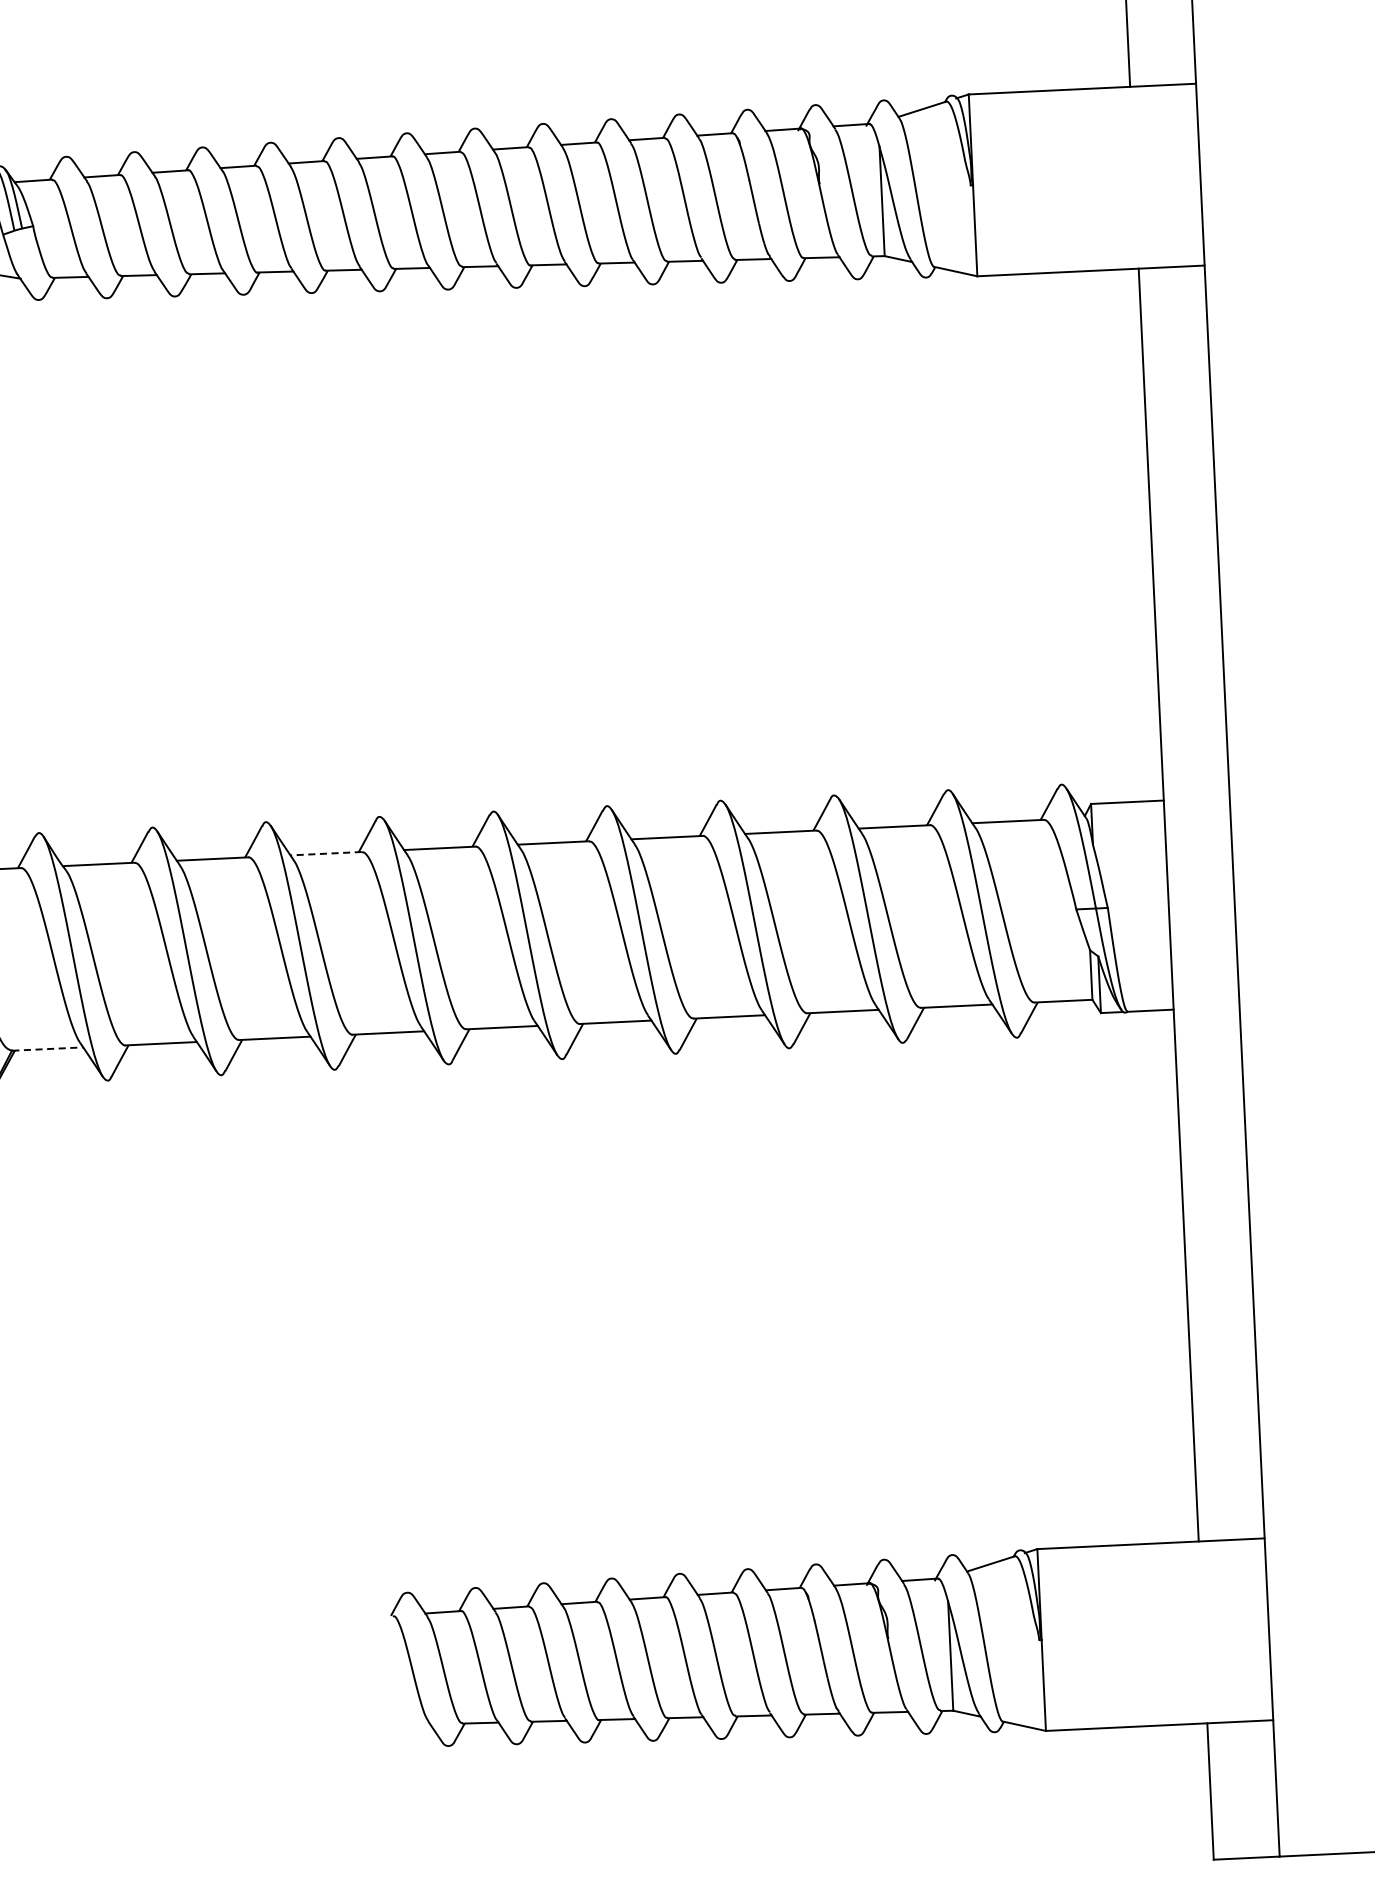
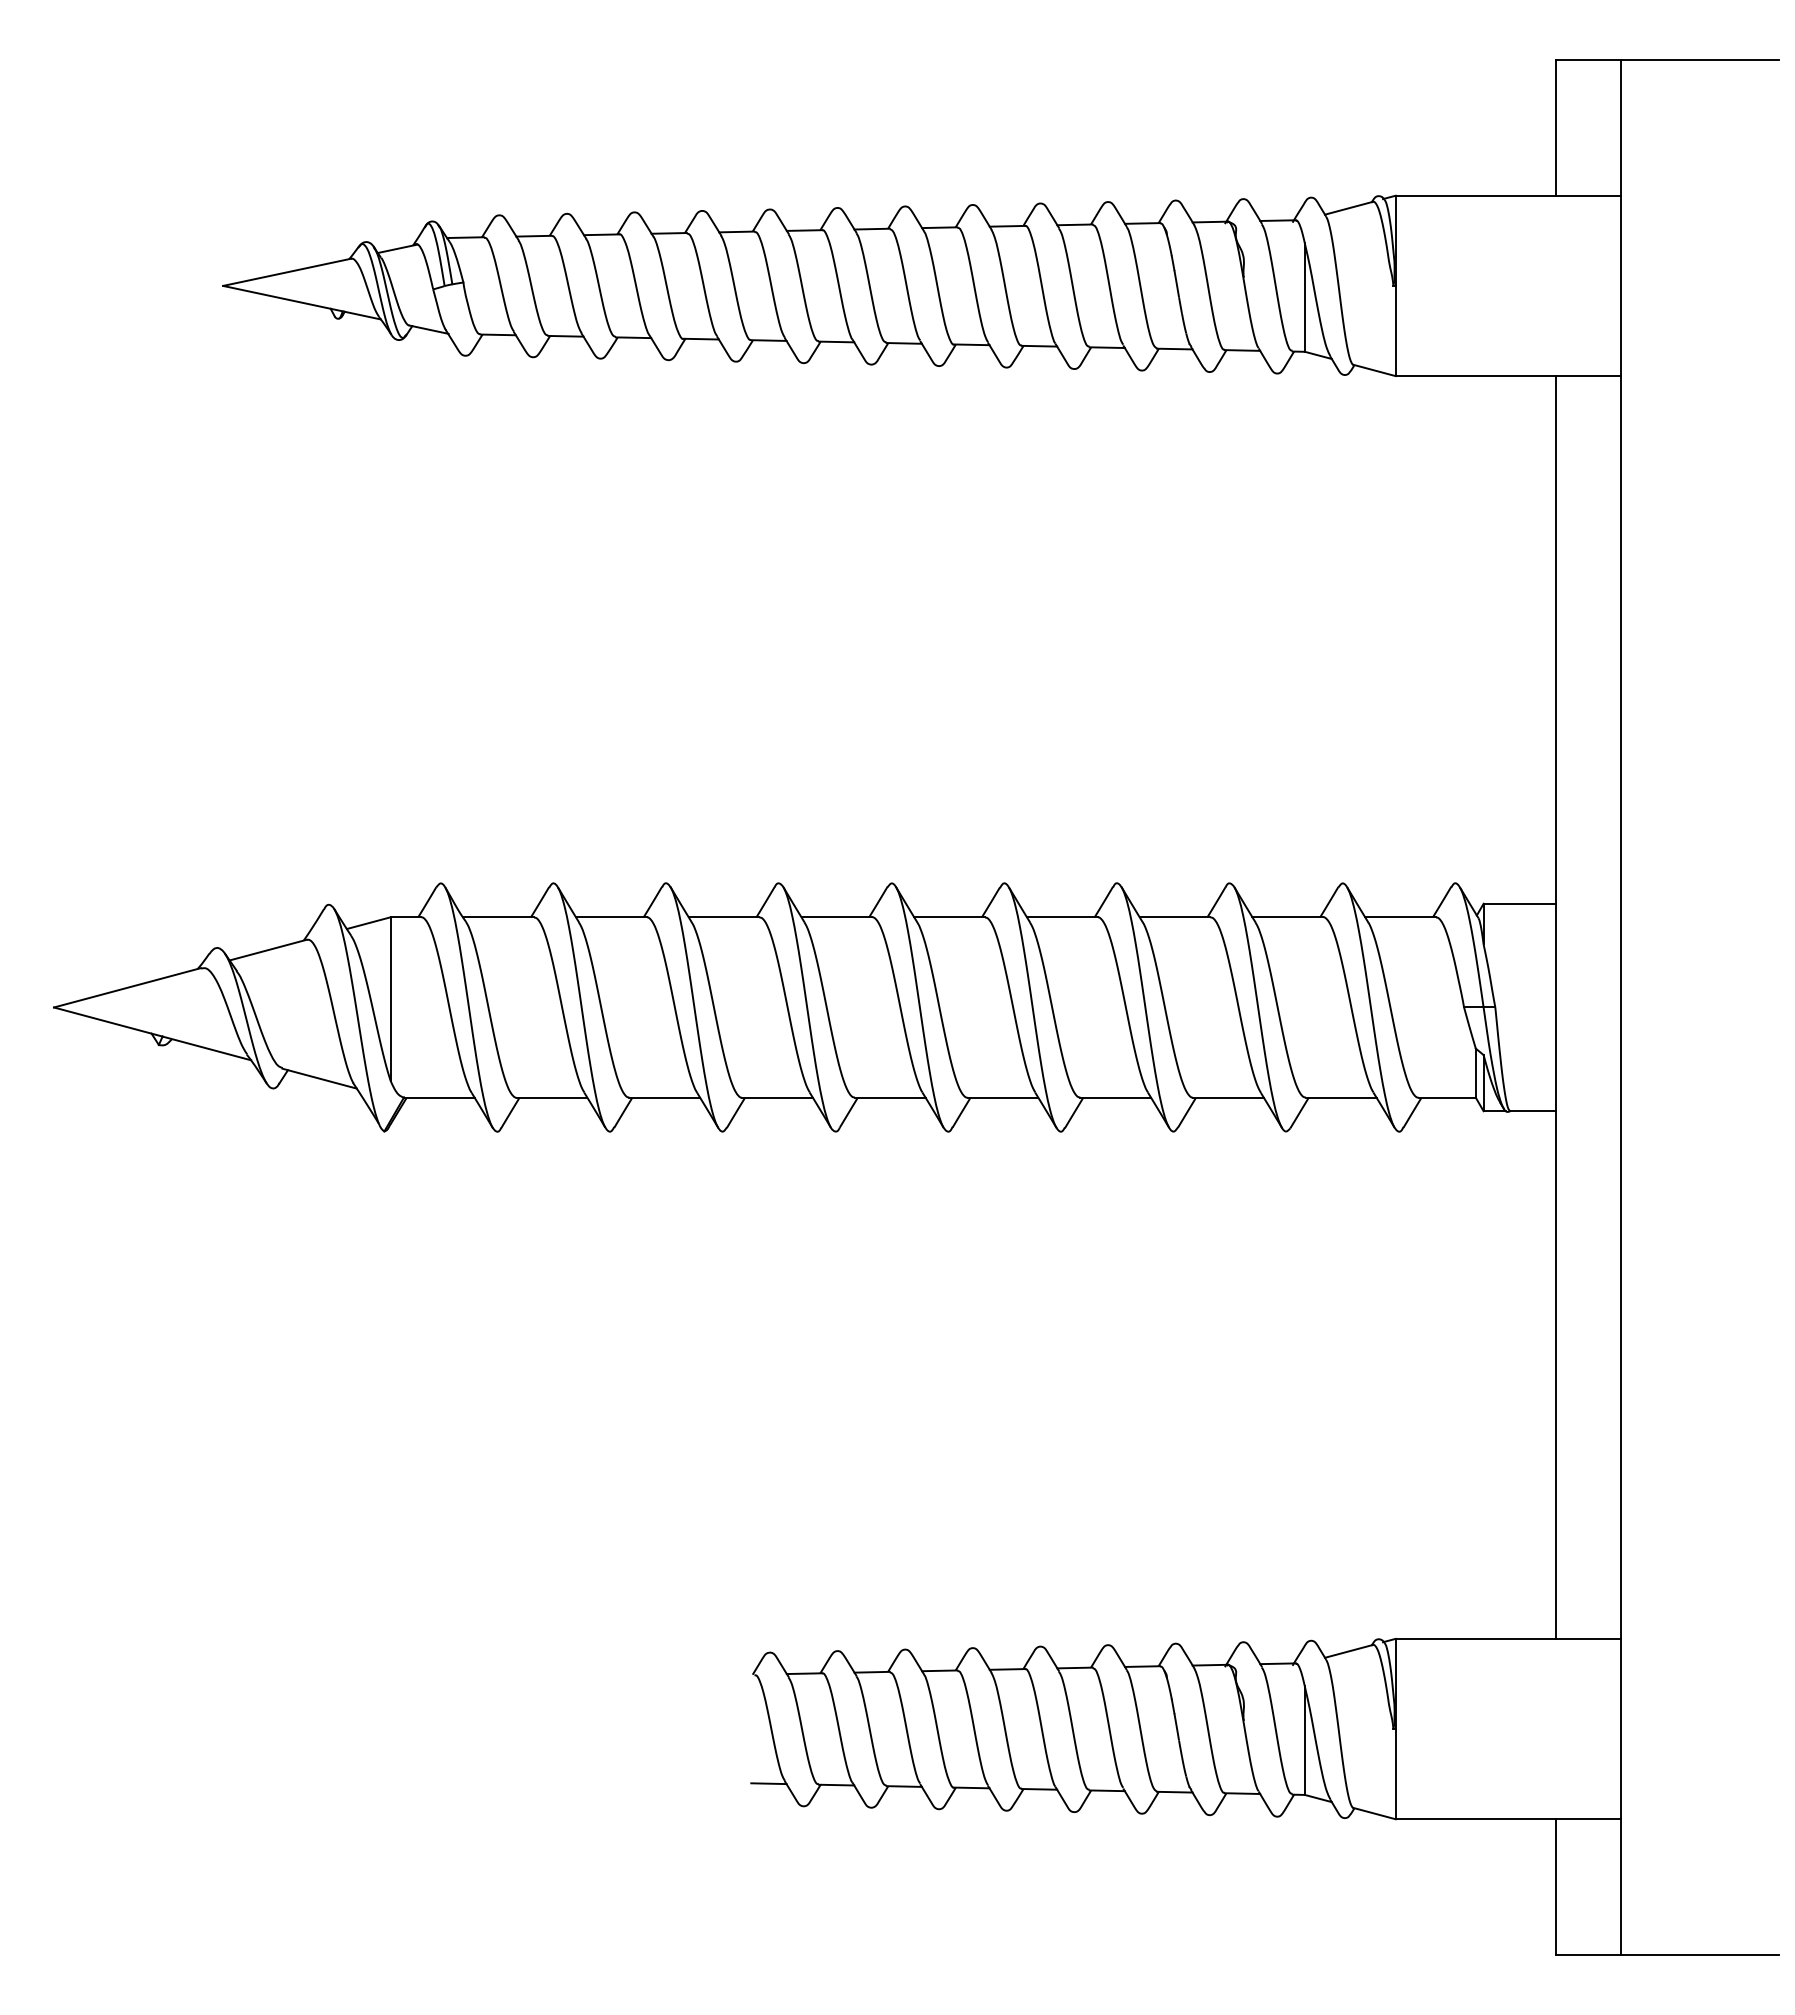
line: (325, 853) -> (723, 917), dashed -> solid
line: (47, 1048) -> (439, 1097), dashed -> solid
line: (412, 1724) -> (768, 1783), added

